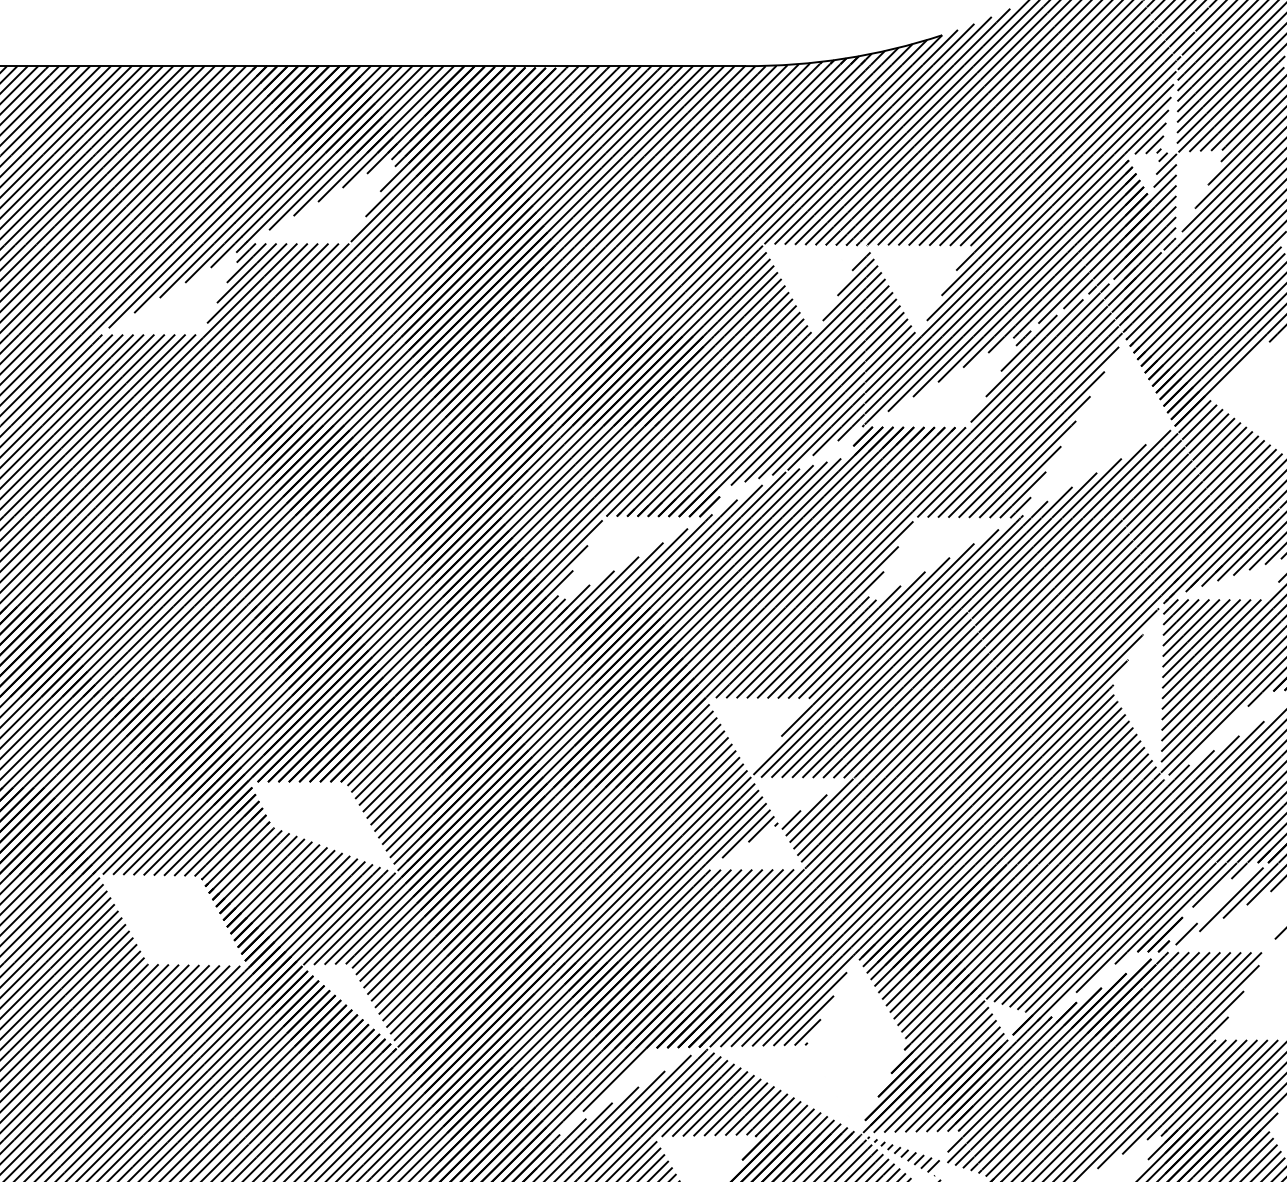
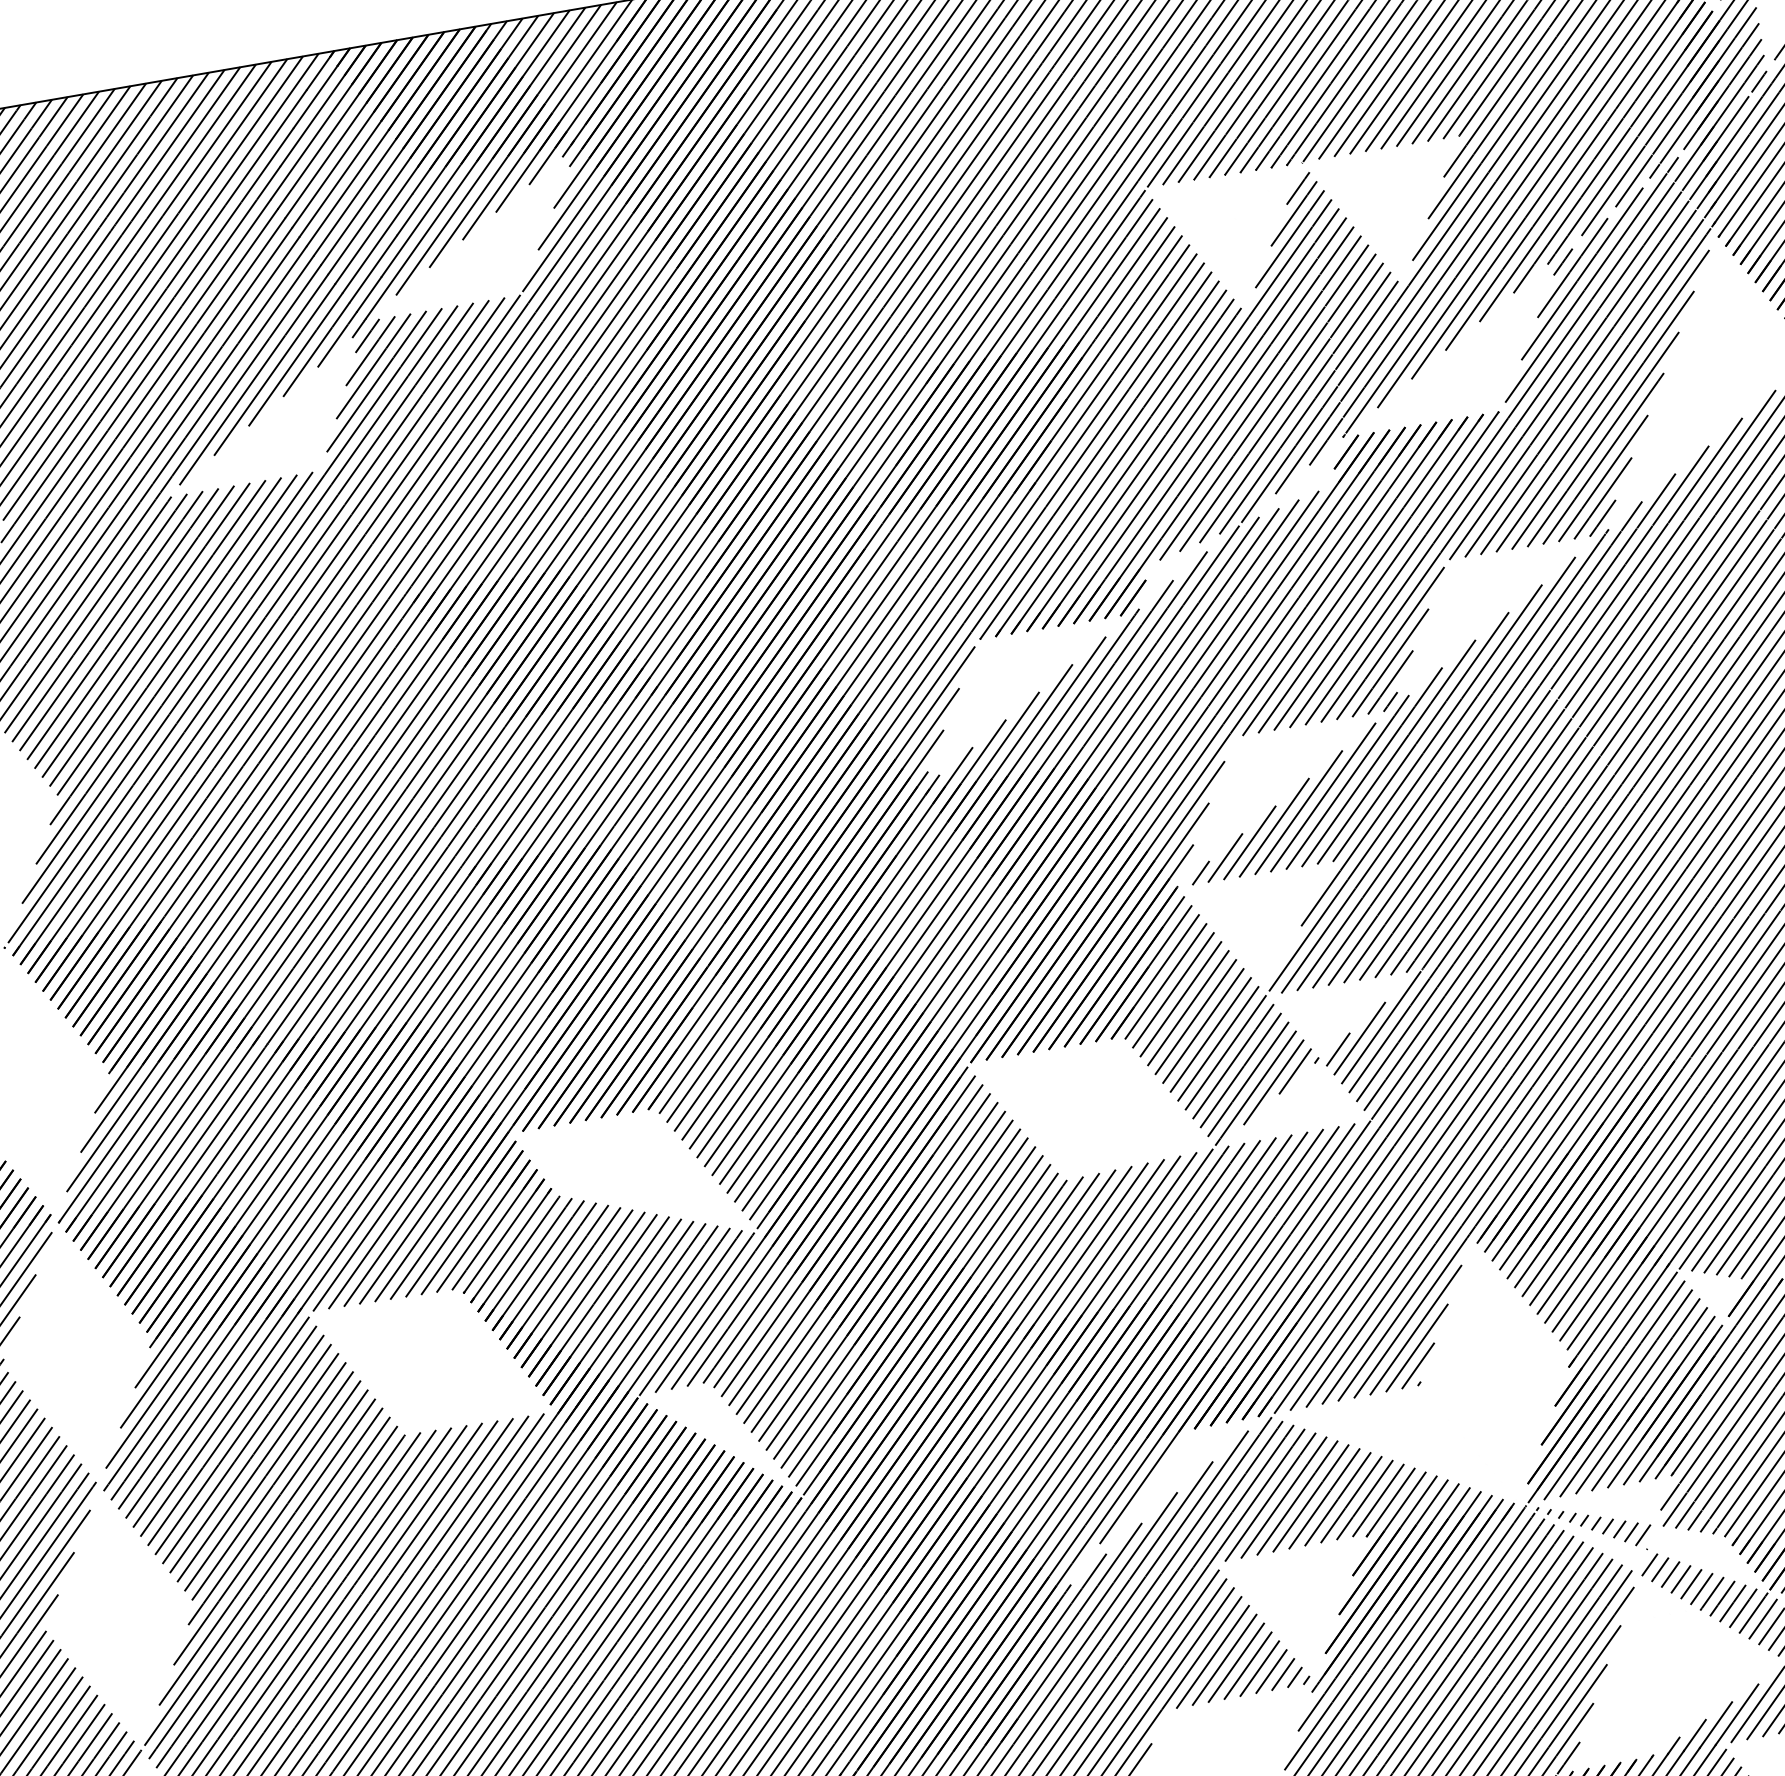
hatch: (782, 652) -> (1281, 799), removed
hatch: (626, 830) -> (1092, 1108), removed

